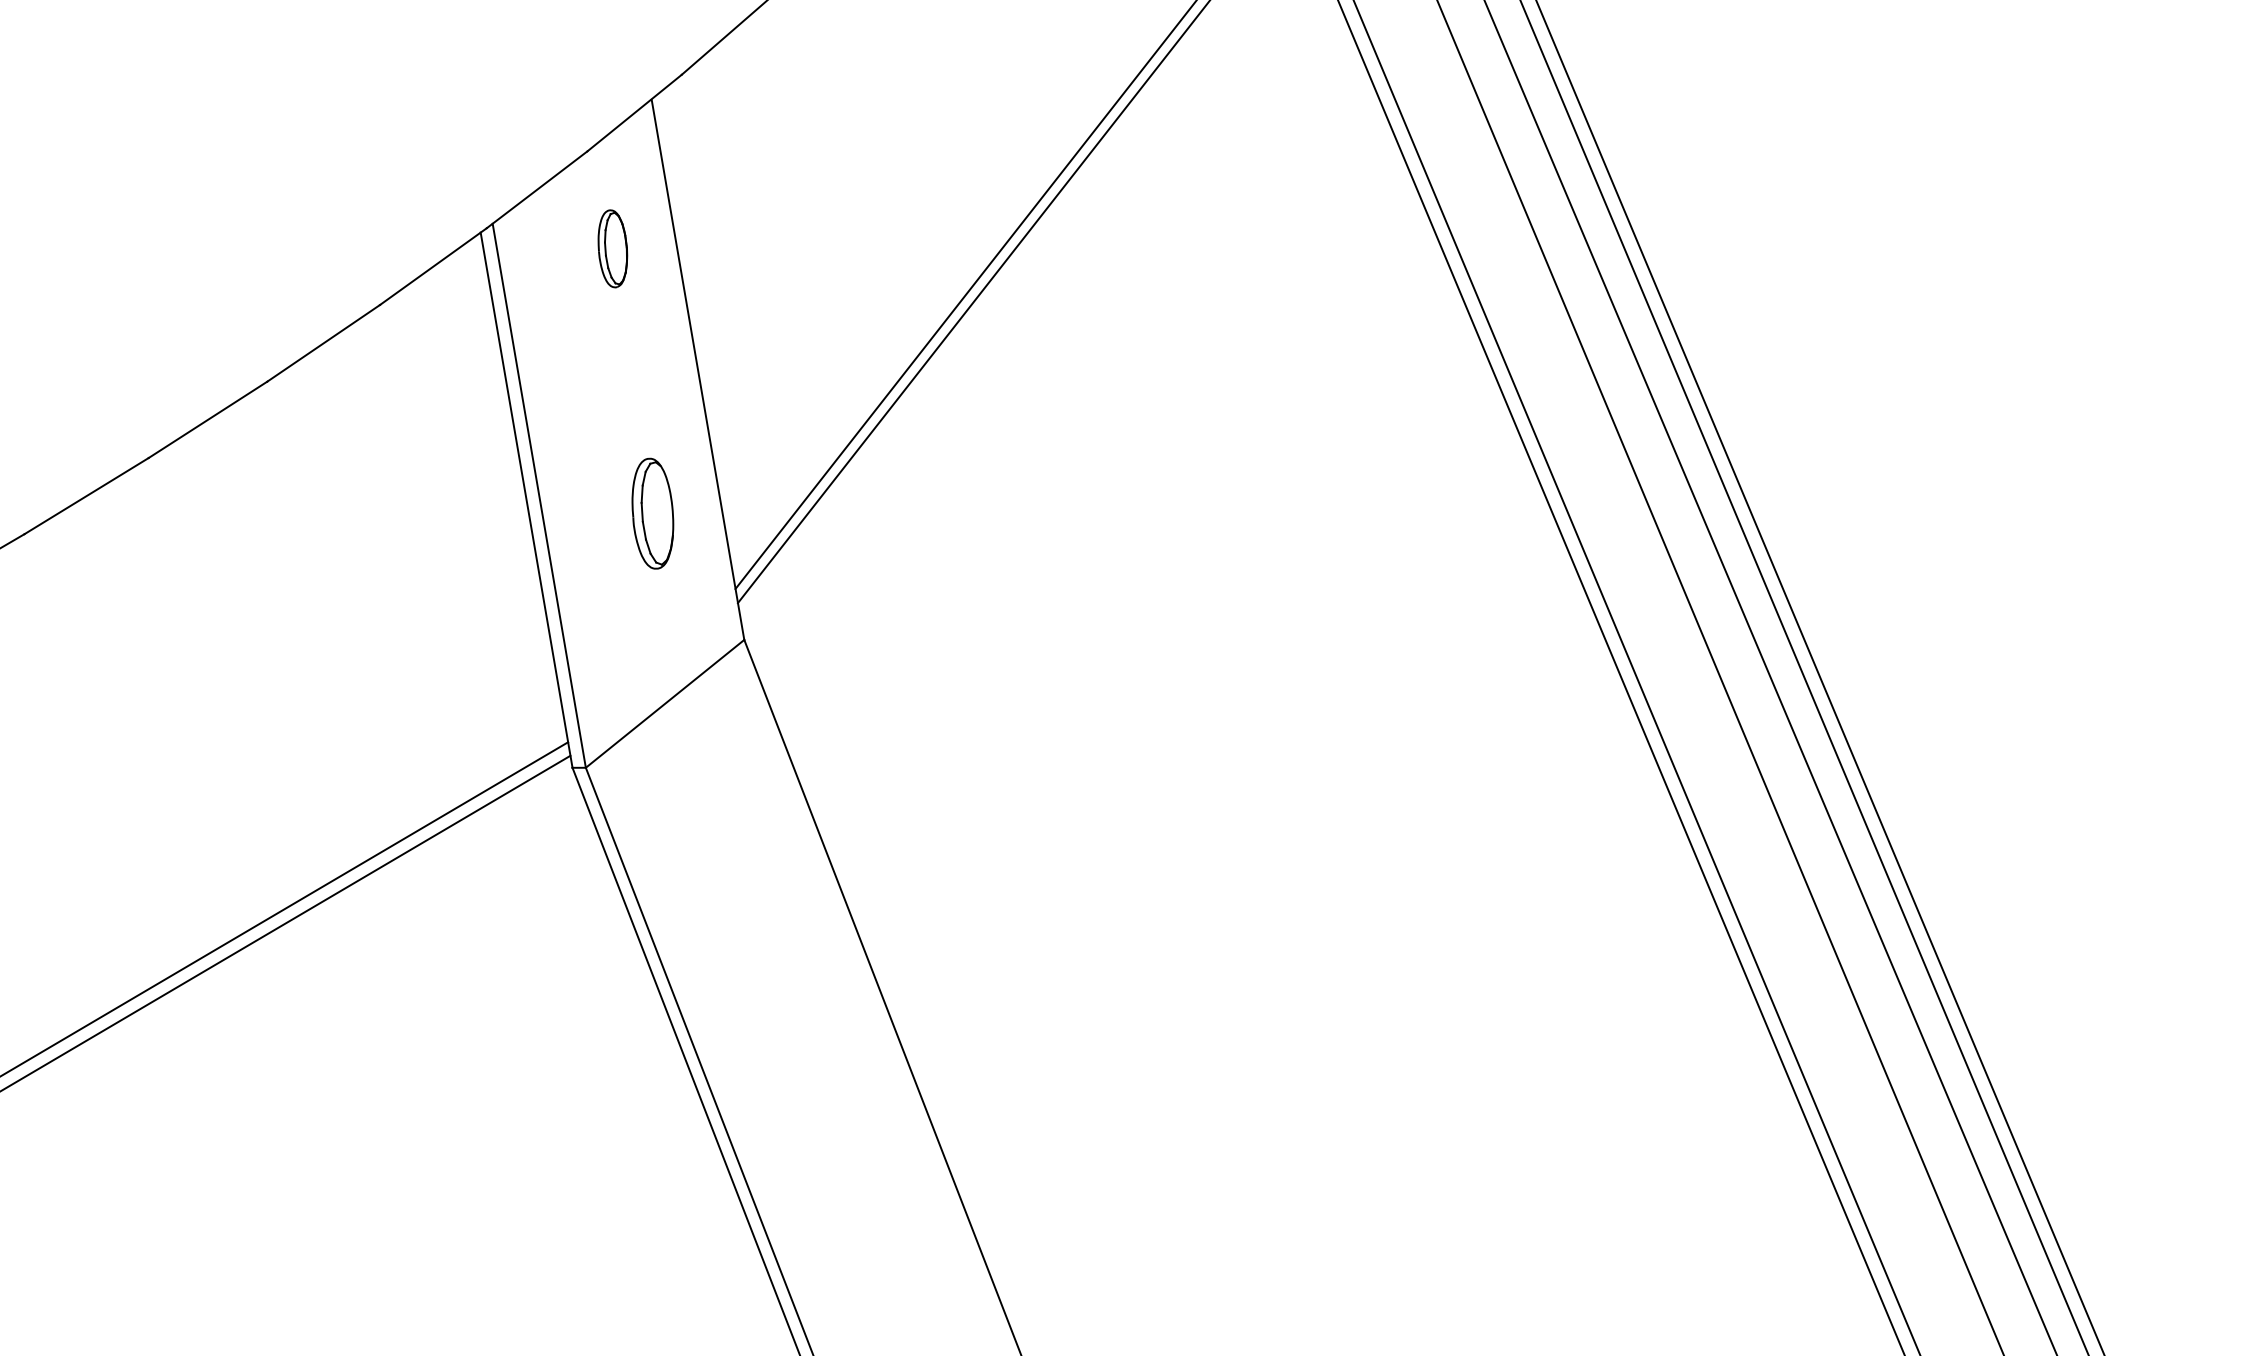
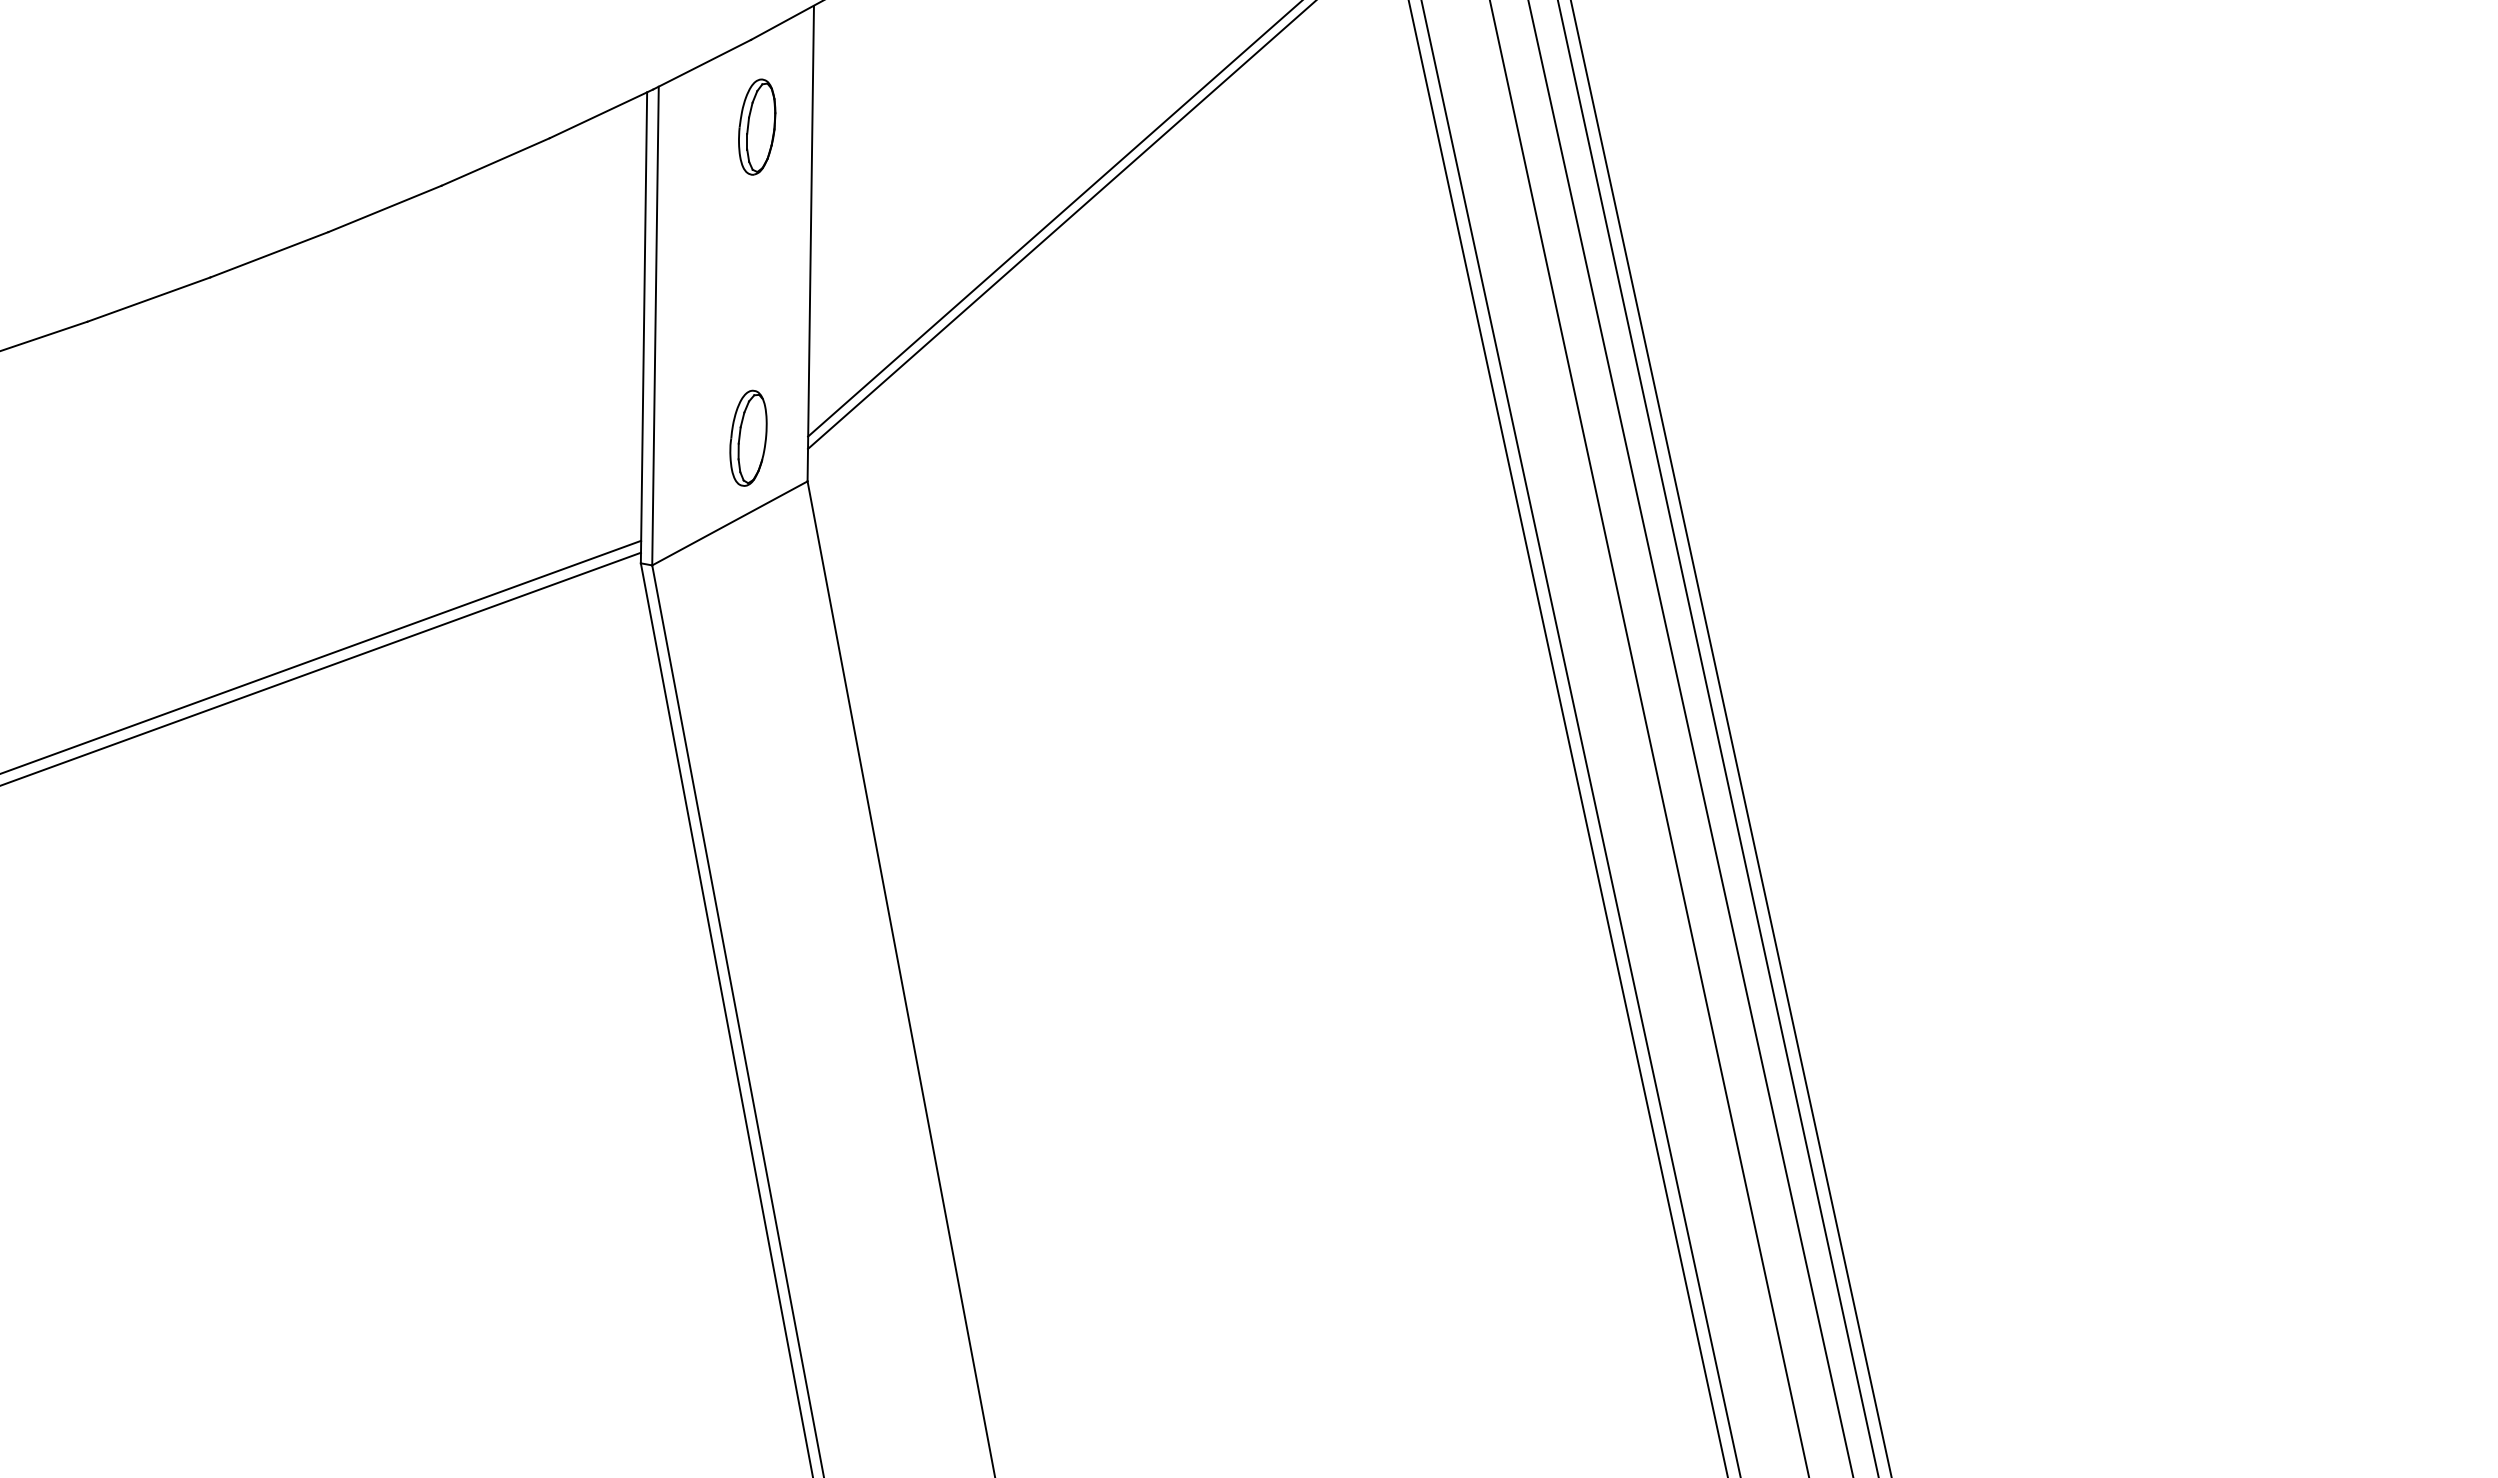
part: (612, 248) -> (757, 126), size x1.43
part: (652, 512) -> (748, 437), moved

